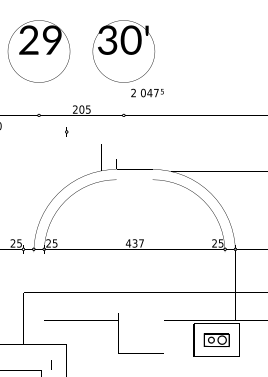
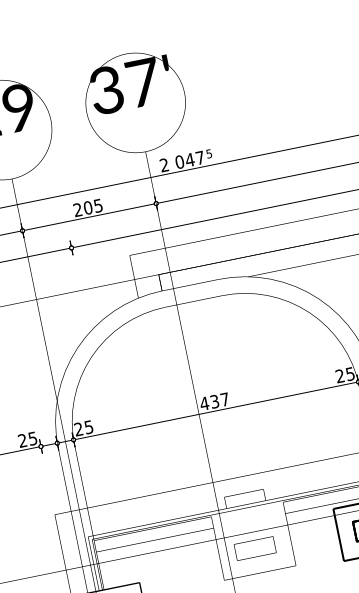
text: (130, 39) -> (142, 81), 30' -> 37'

